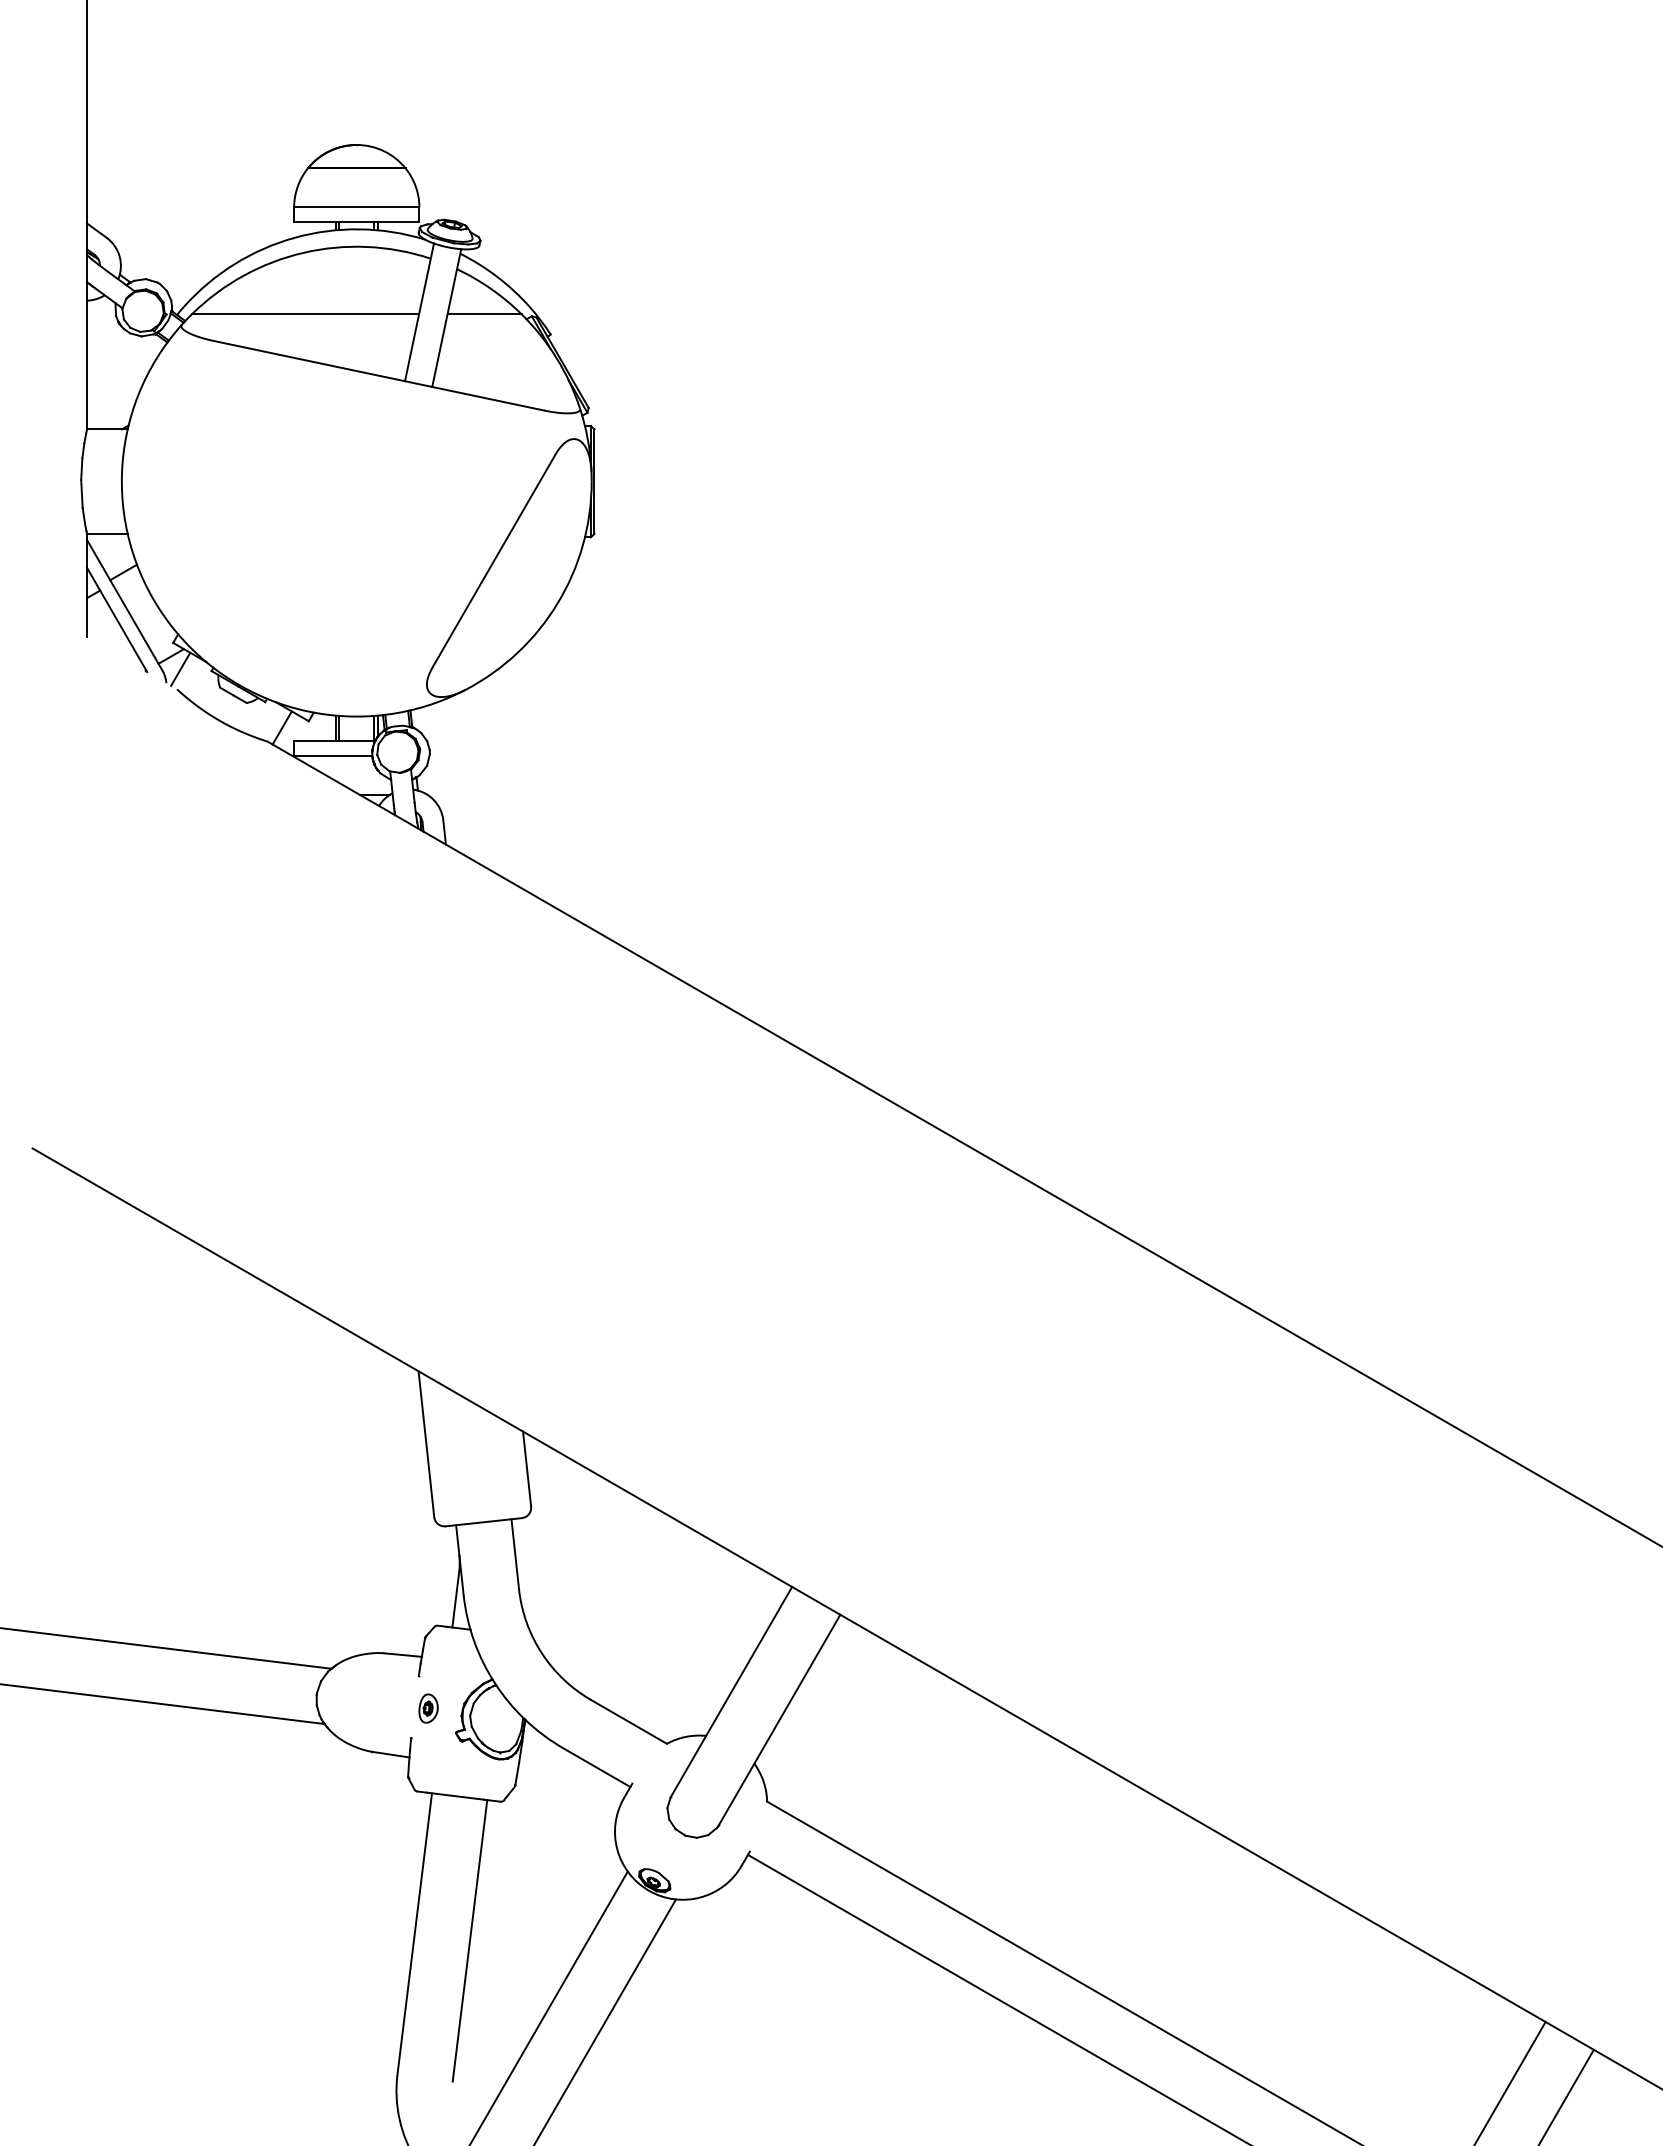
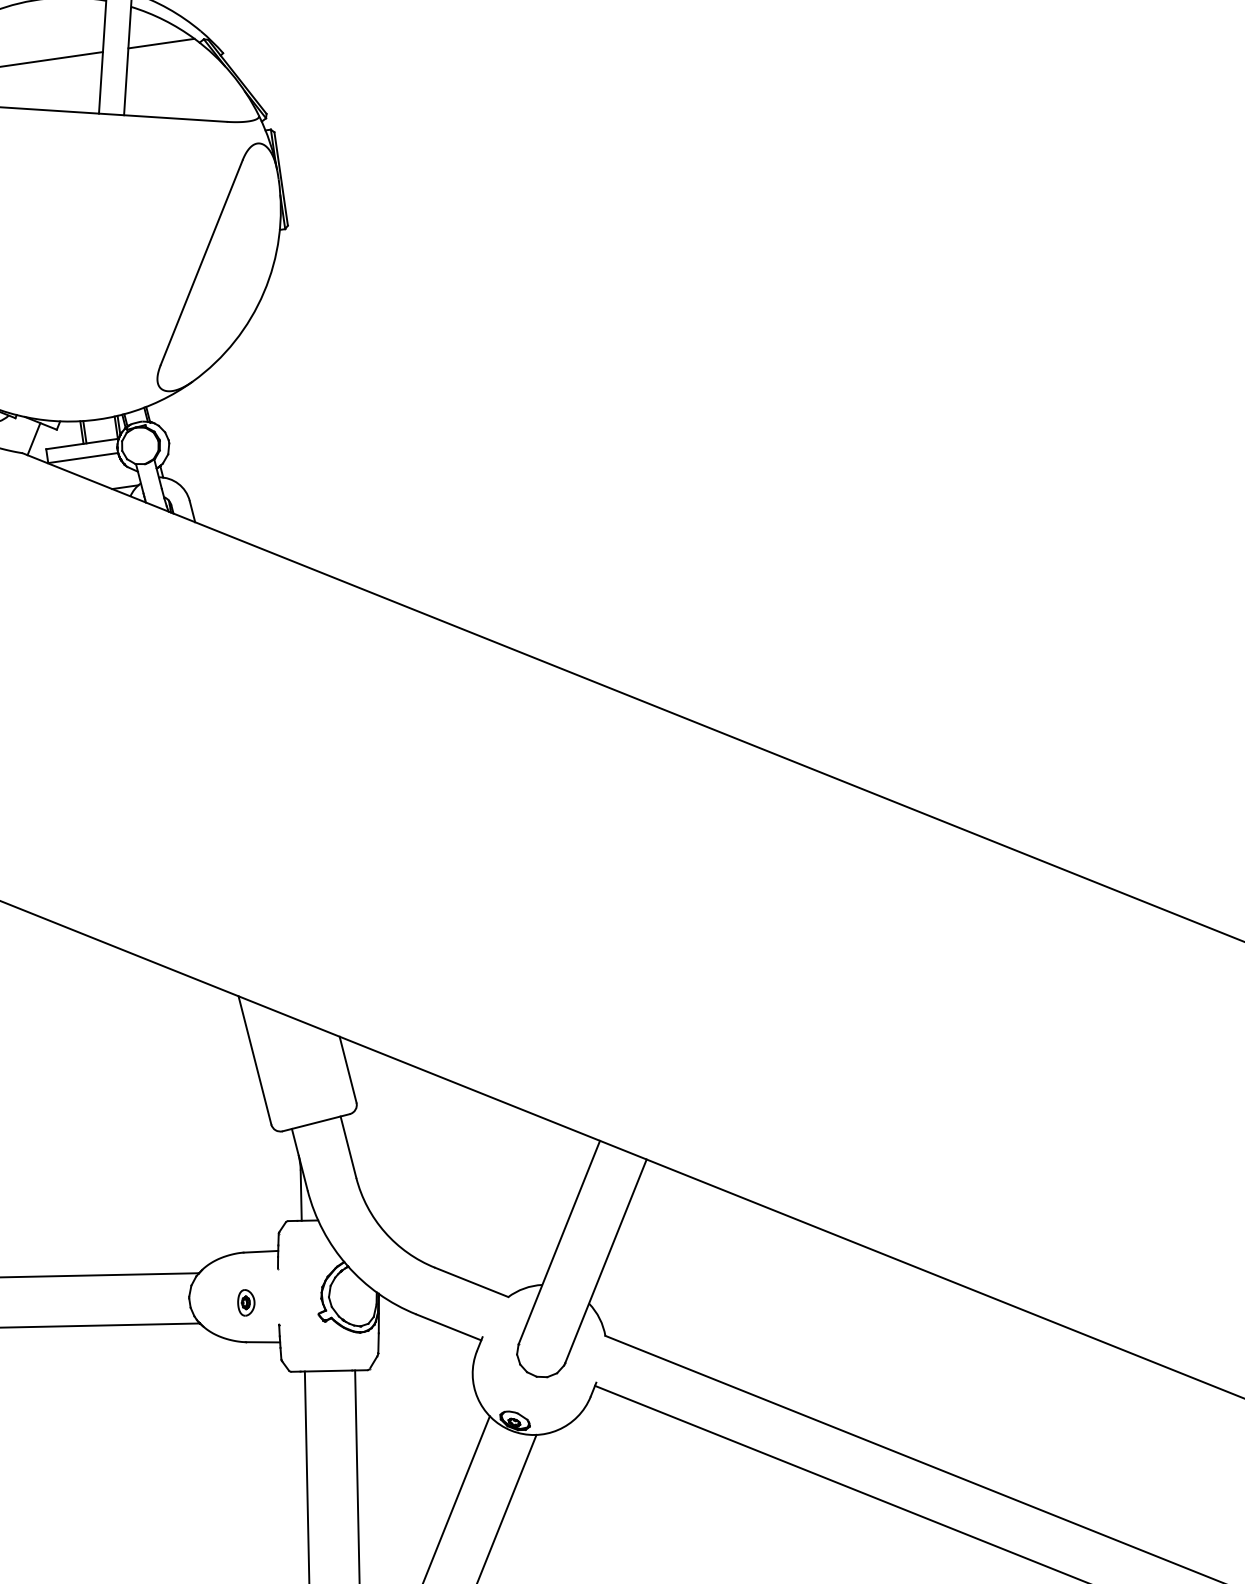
part: (428, 1708) -> (246, 1302), moved

